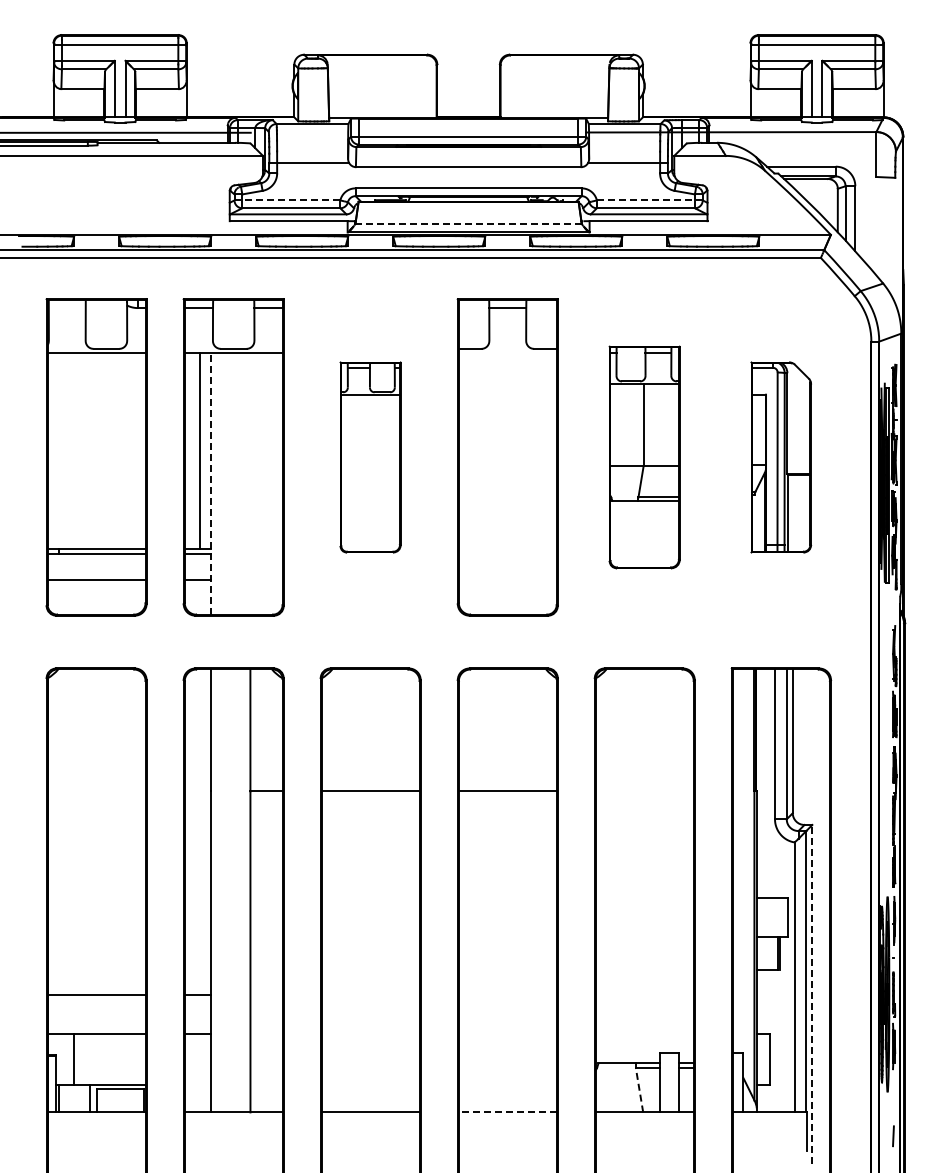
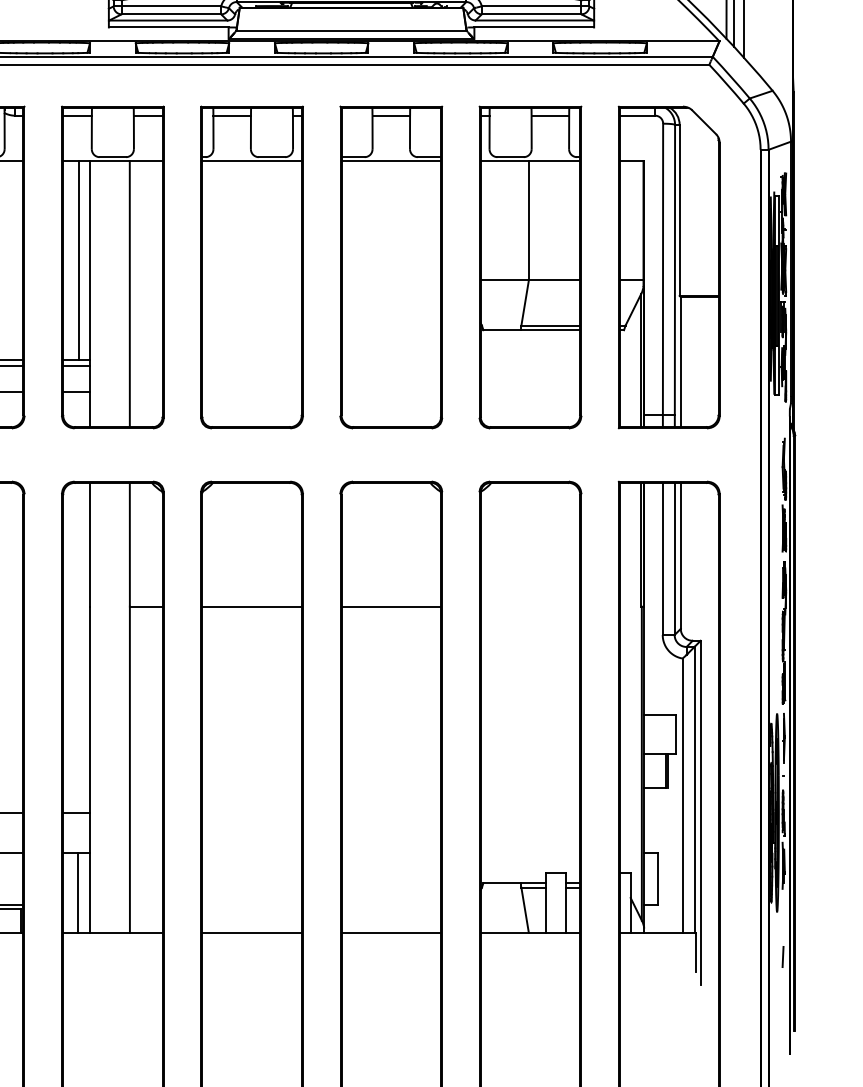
line: (287, 200) -> (167, 6), dashed -> solid
line: (649, 200) -> (535, 6), dashed -> solid
line: (468, 224) -> (351, 30), dashed -> solid
line: (507, 352) -> (391, 160), added
part: (370, 457) -> (251, 267), size x1.67
part: (644, 457) -> (530, 267), size x1.43
part: (780, 457) -> (668, 267), size x1.67
line: (211, 483) -> (90, 293), dashed -> solid
line: (250, 483) -> (129, 293), added
line: (812, 994) -> (700, 813), dashed -> solid
line: (199, 1073) -> (78, 893), added
line: (639, 1089) -> (525, 909), dashed -> solid
line: (507, 1112) -> (391, 932), dashed -> solid

